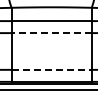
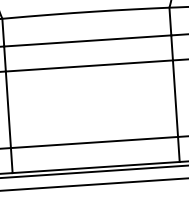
line: (51, 33) -> (89, 66), dashed -> solid
line: (52, 69) -> (96, 141), dashed -> solid

